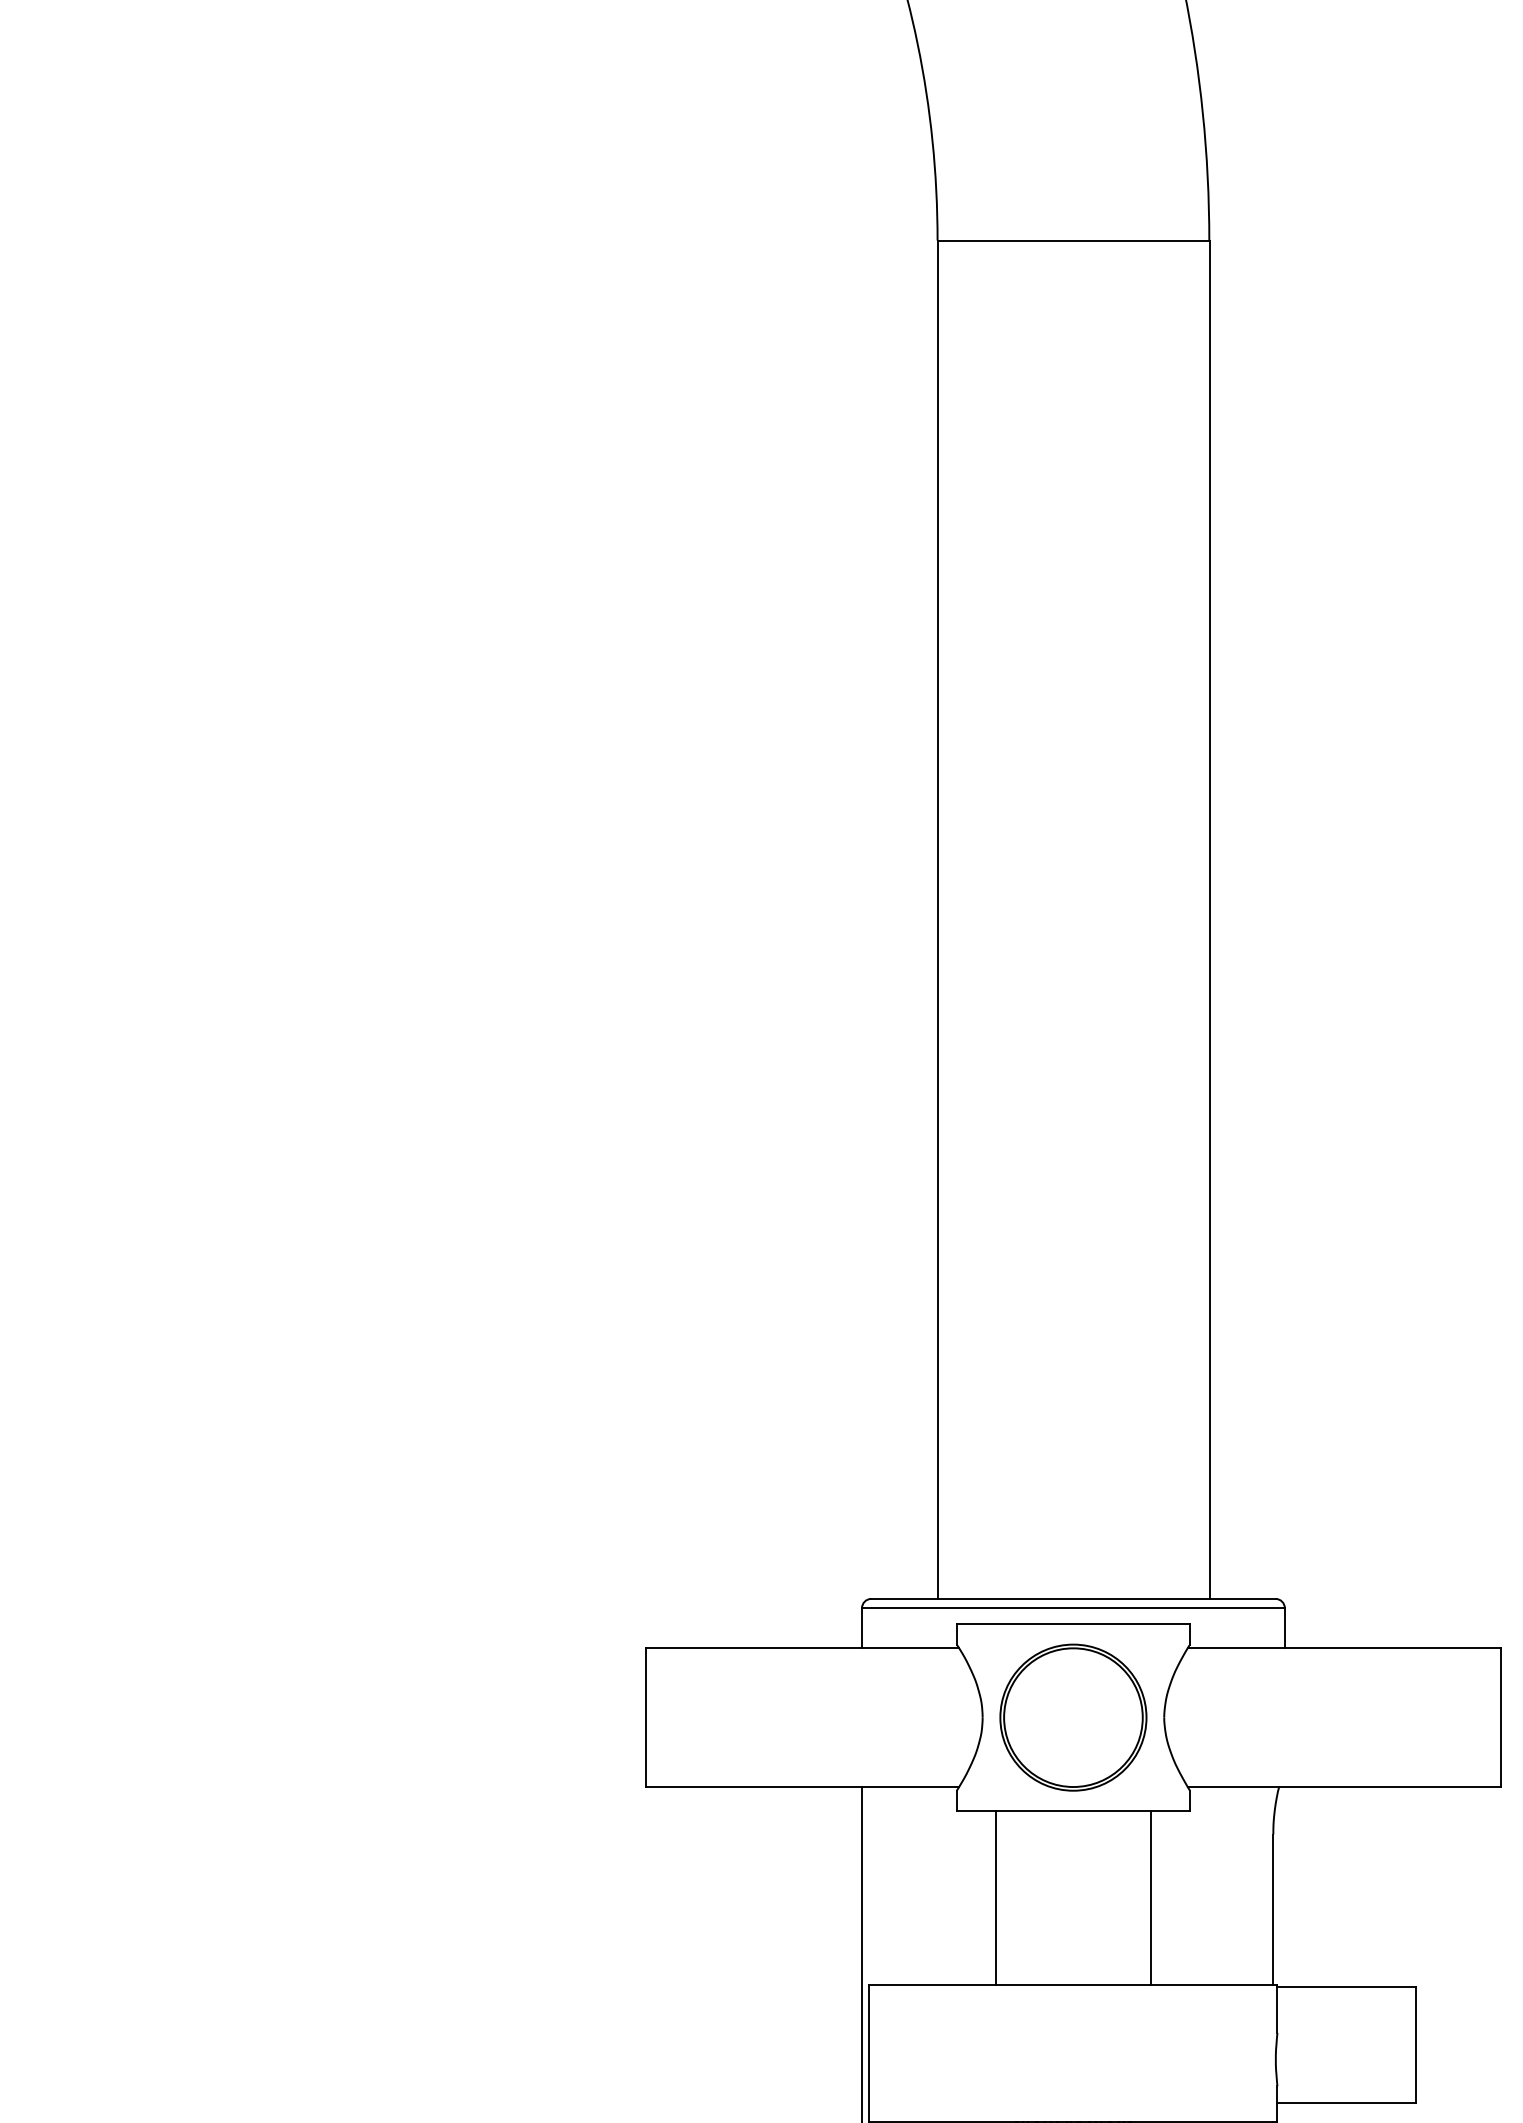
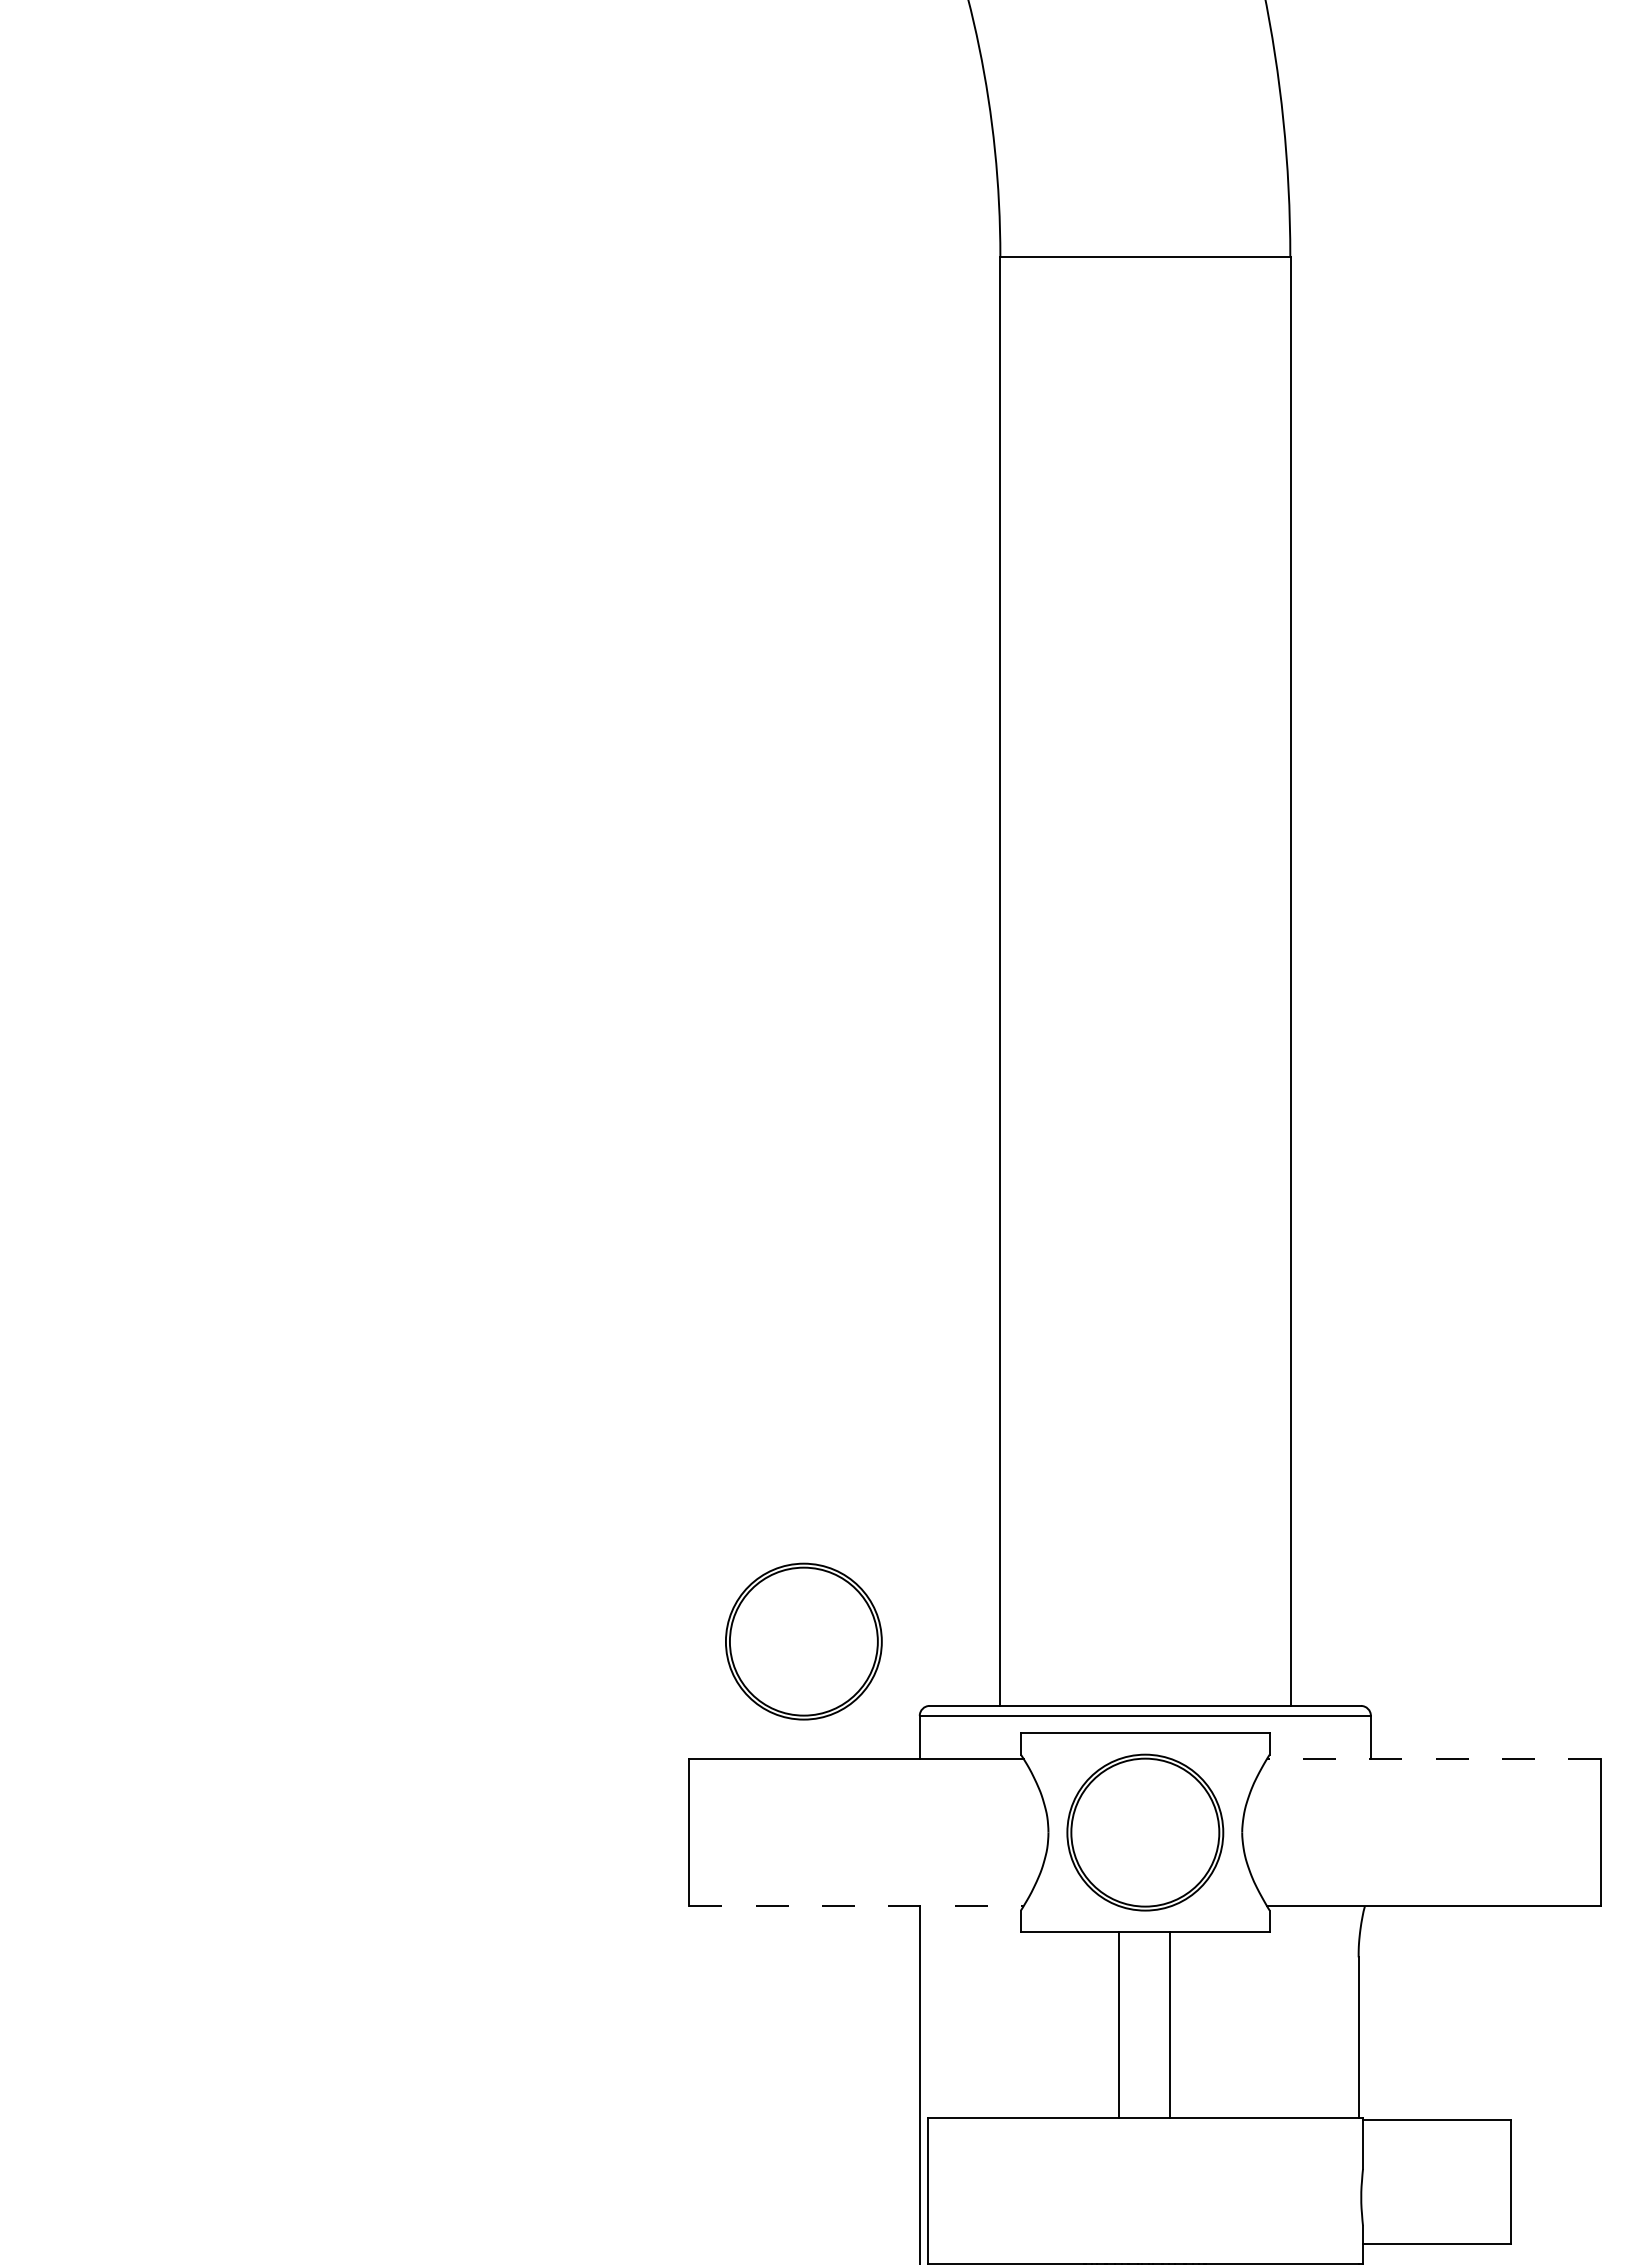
part: (753, 1538) -> (803, 1641), added
line: (1344, 1648) -> (1434, 1758), solid -> dashed
line: (802, 1786) -> (856, 1906), solid -> dashed
line: (995, 1897) -> (1118, 2024), moved
line: (1151, 1897) -> (1169, 2024), moved

